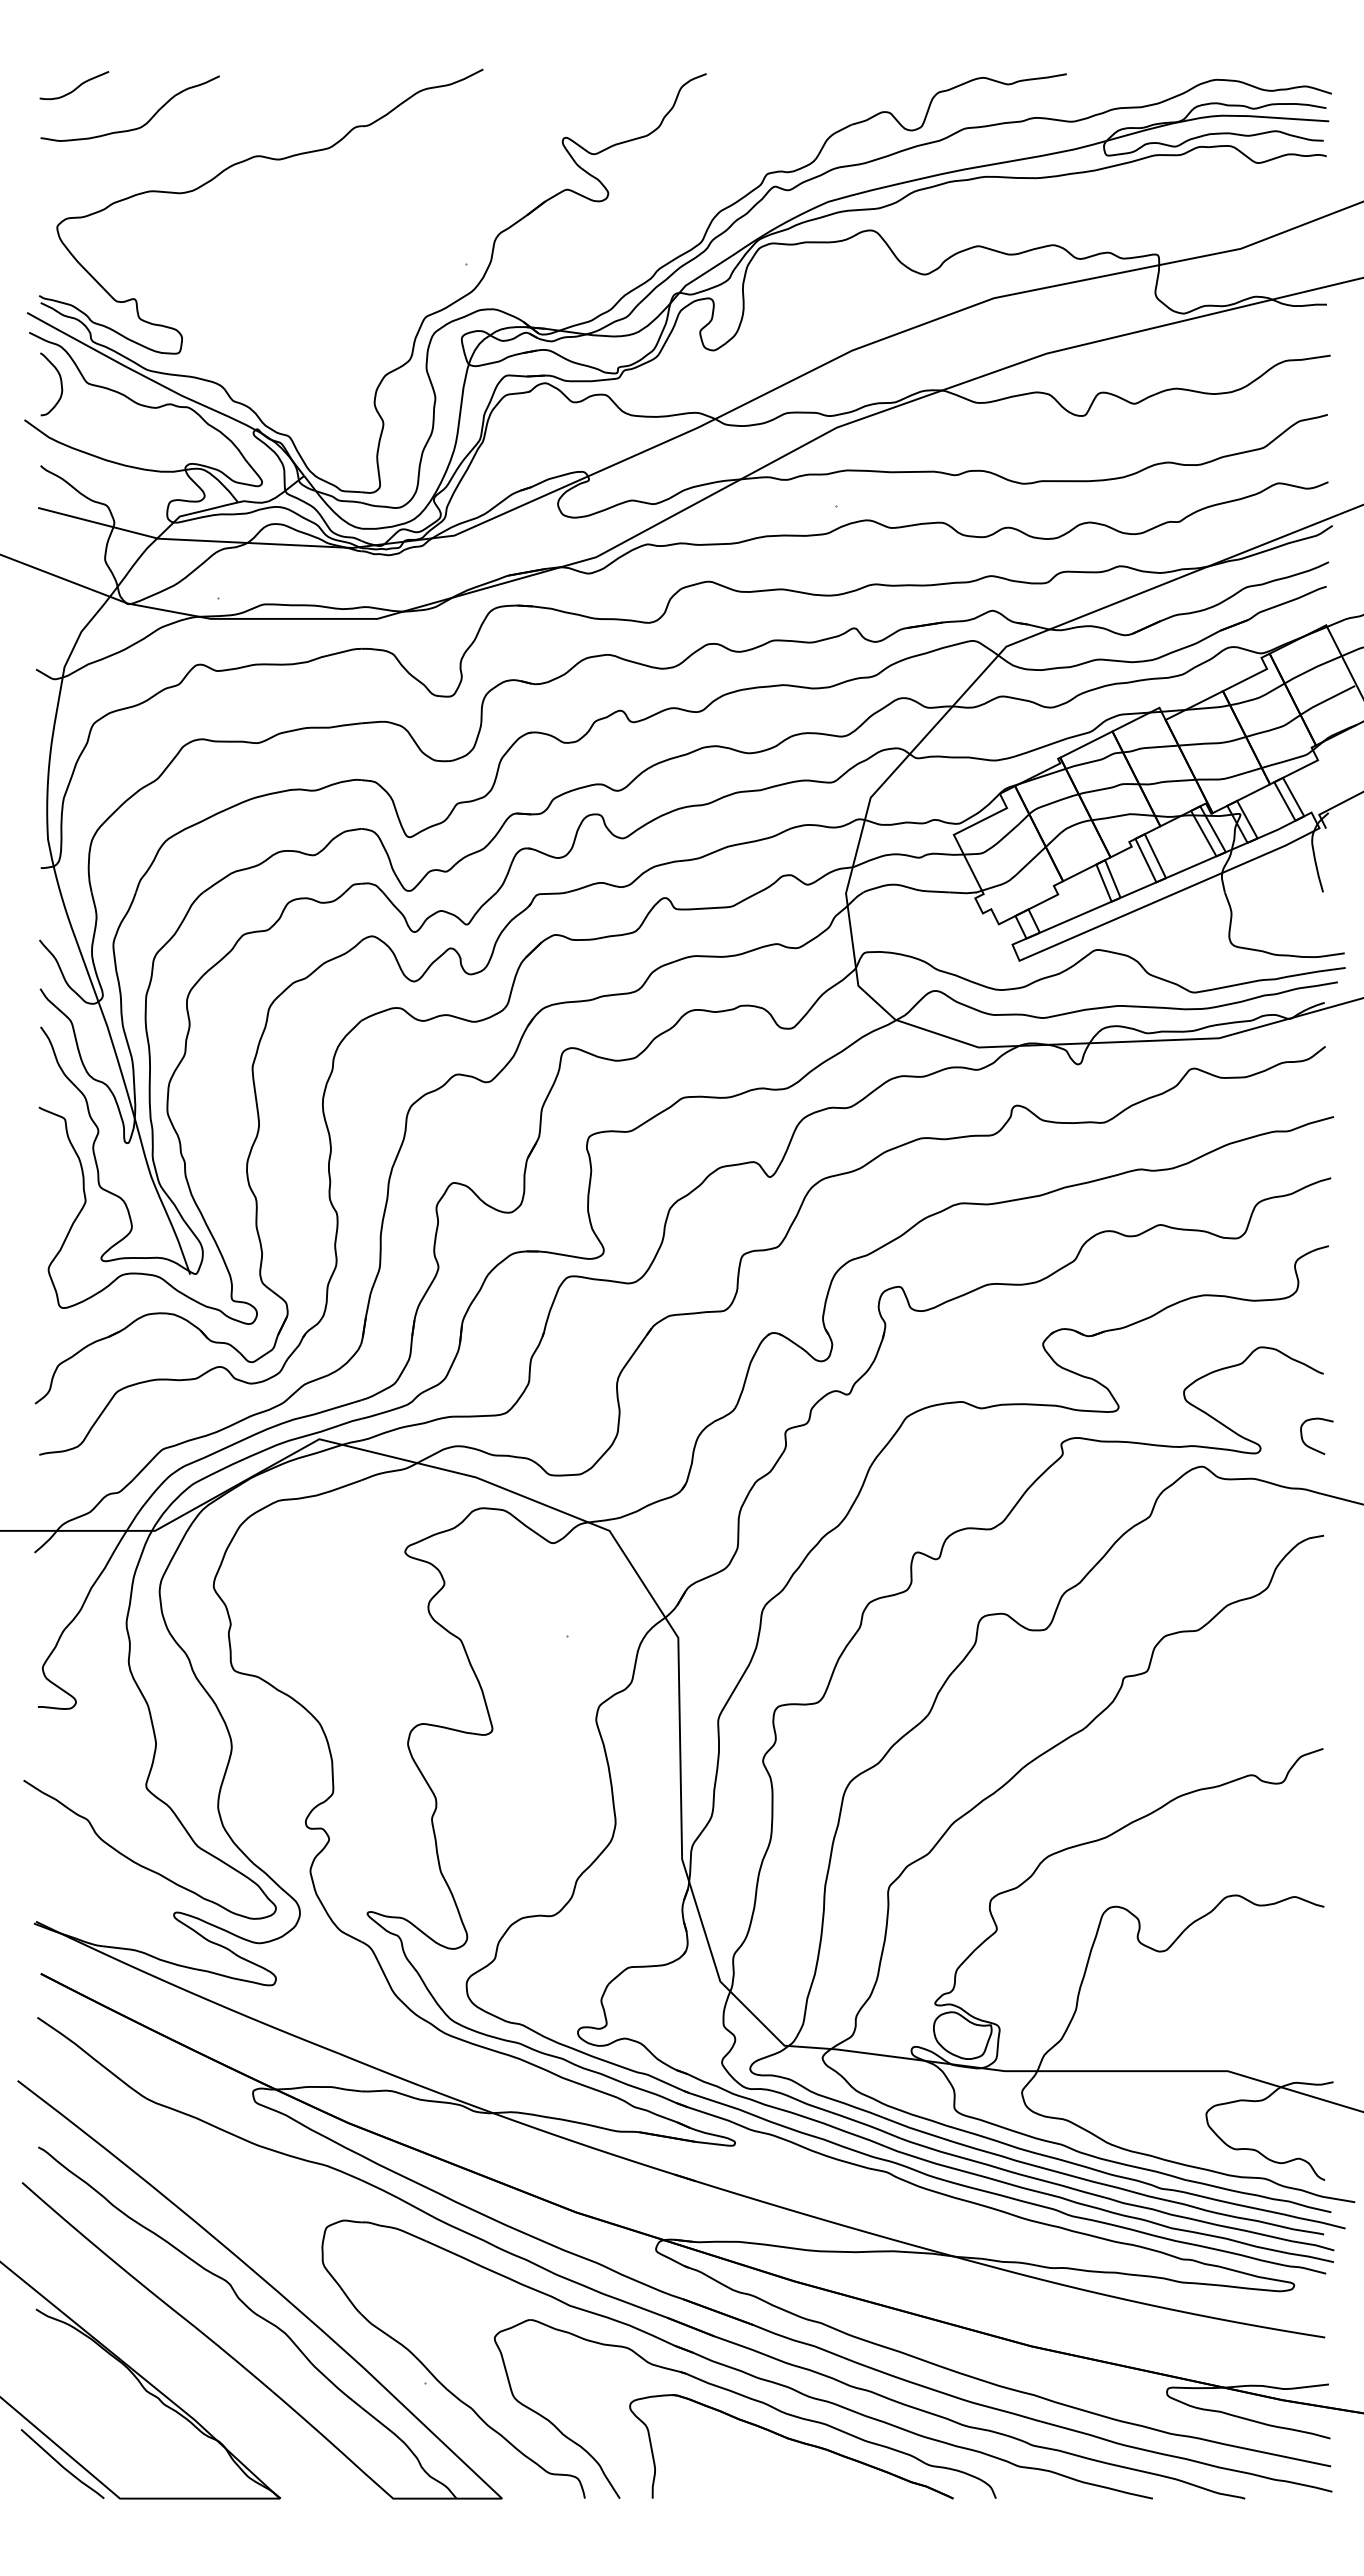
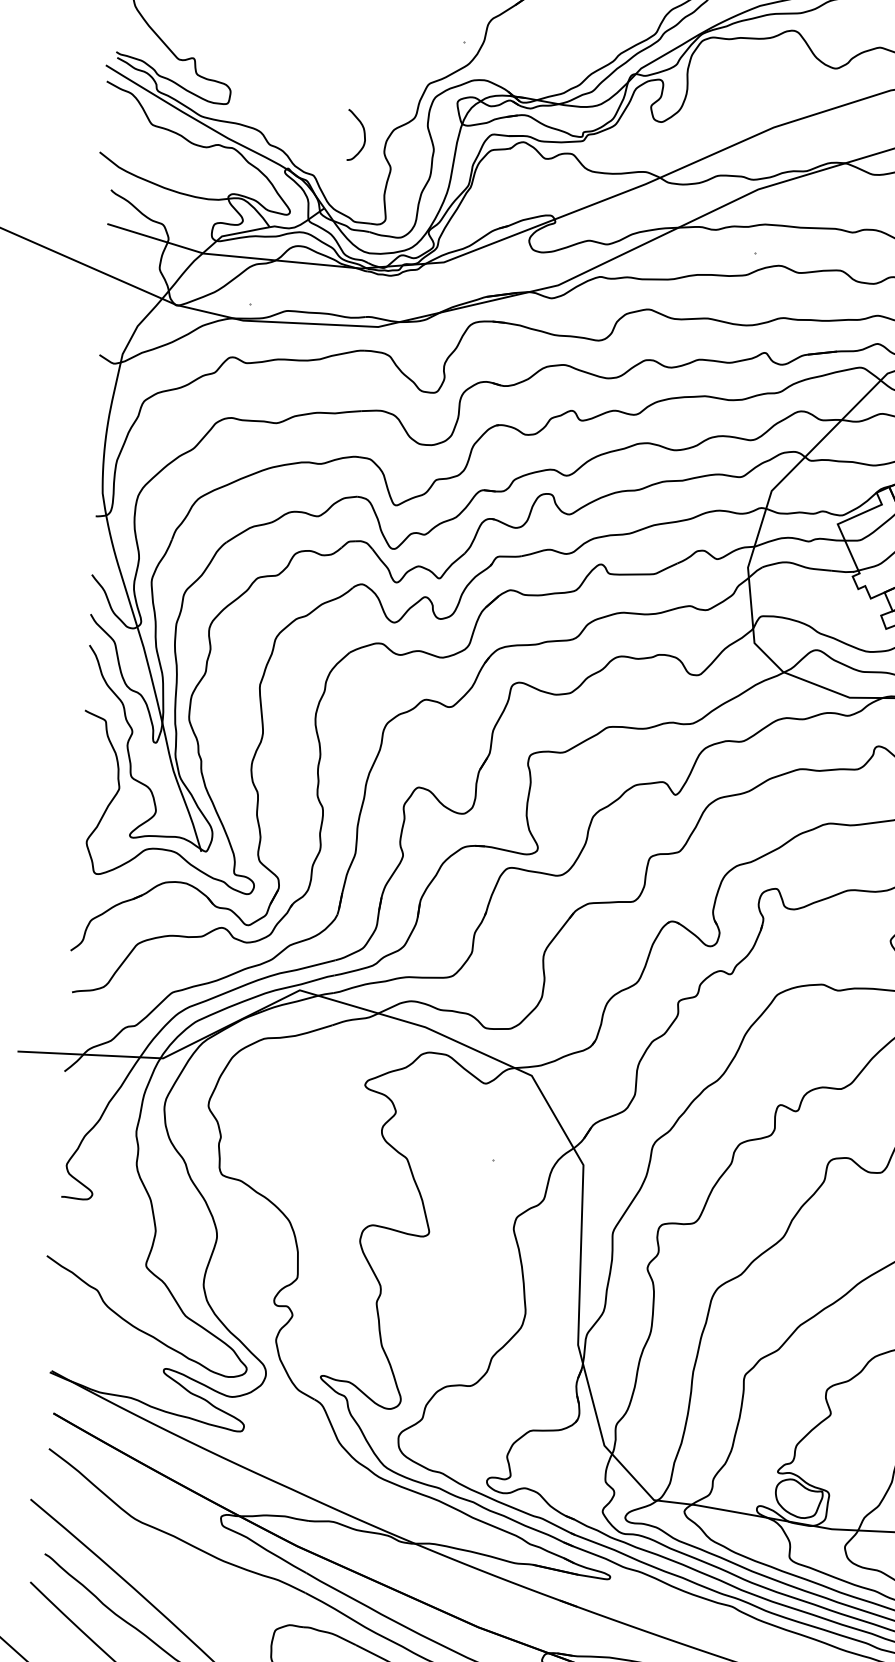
curve: (60, 384) -> (363, 135), moved

